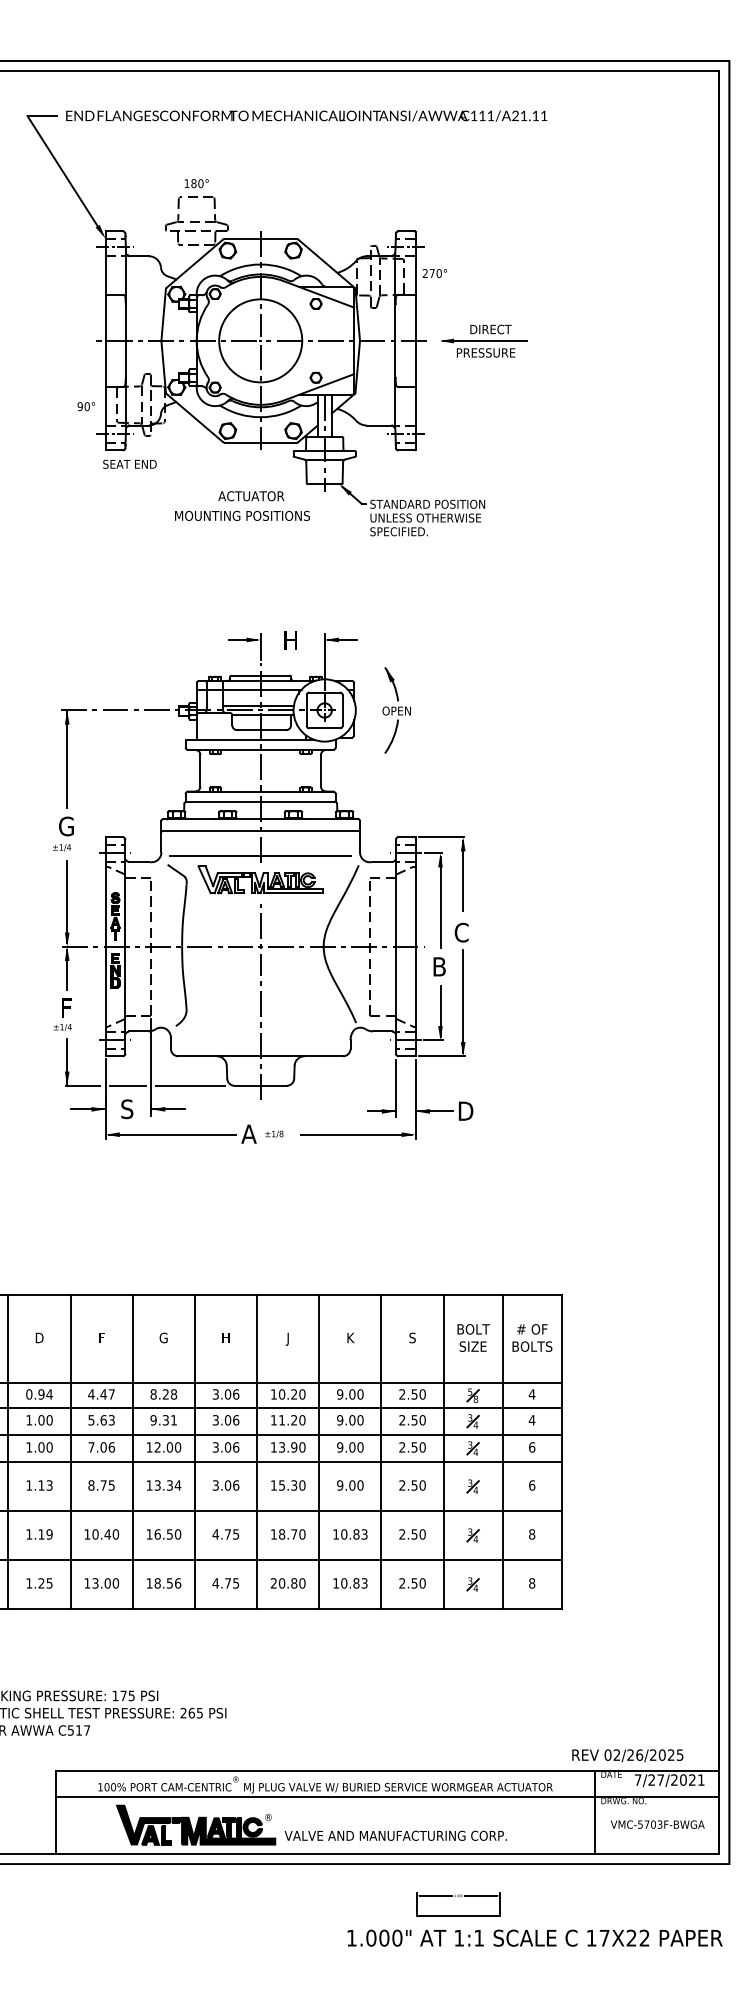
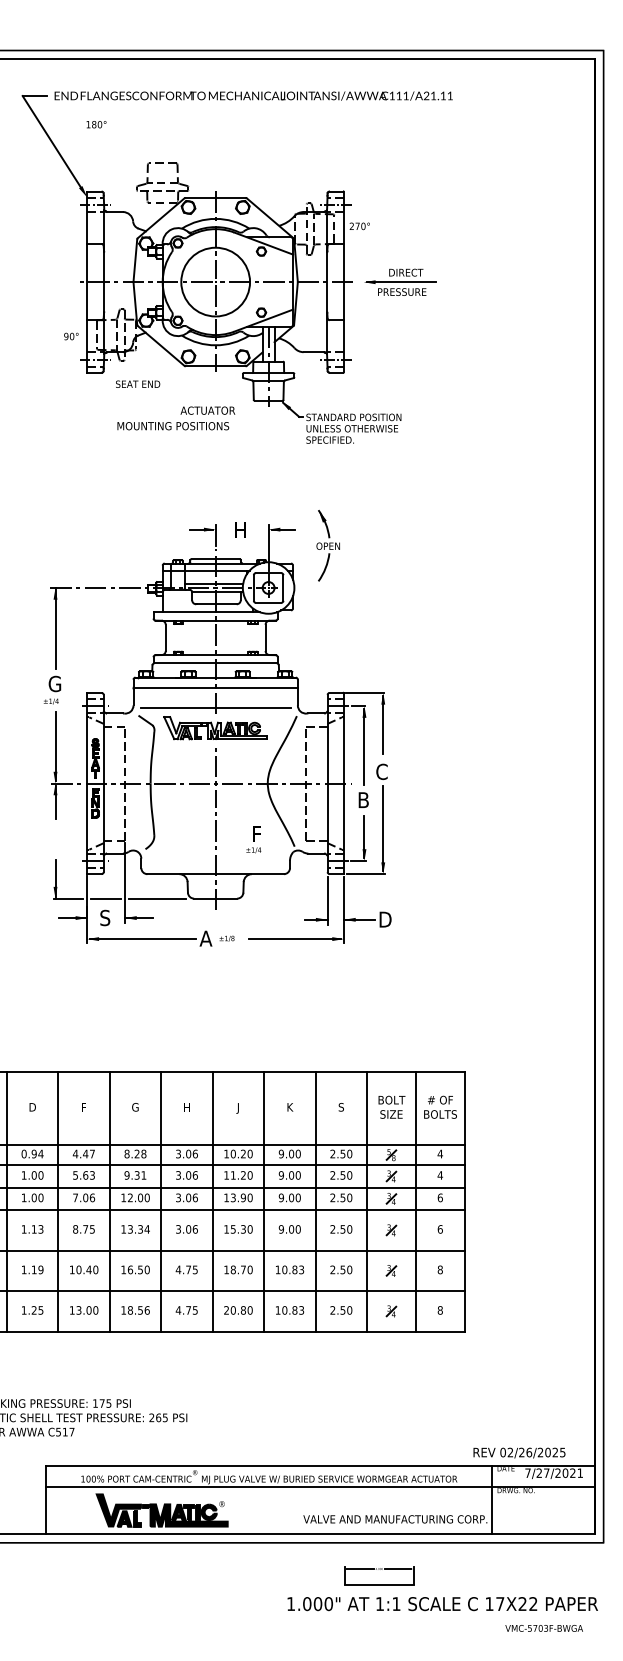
text: (196, 183) -> (96, 124), moved
text: (129, 463) -> (137, 383), moved
text: (242, 515) -> (173, 425), moved
part: (396, 710) -> (328, 545), moved
text: (62, 1014) -> (253, 839), moved
text: (657, 1824) -> (544, 1628), moved
text: (395, 1835) -> (395, 1519), moved

